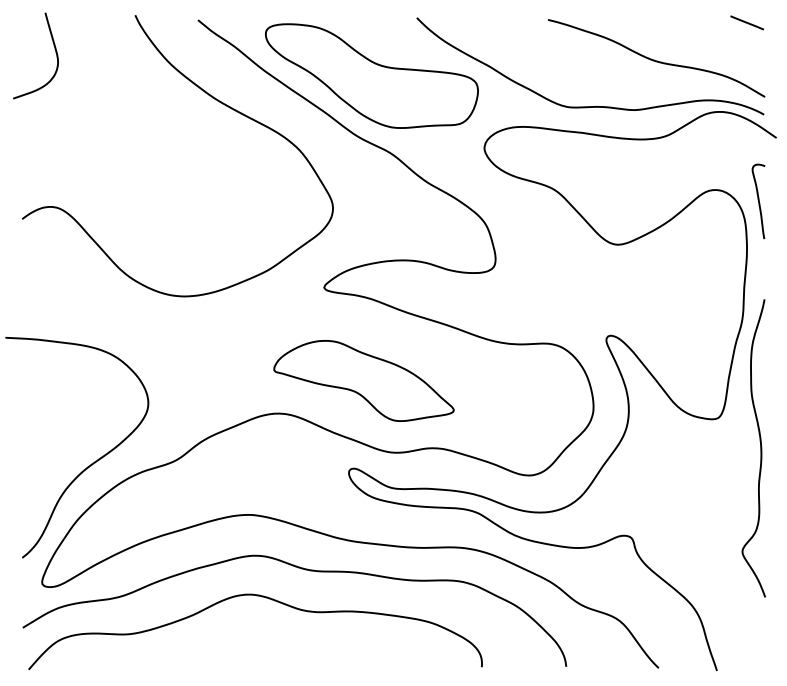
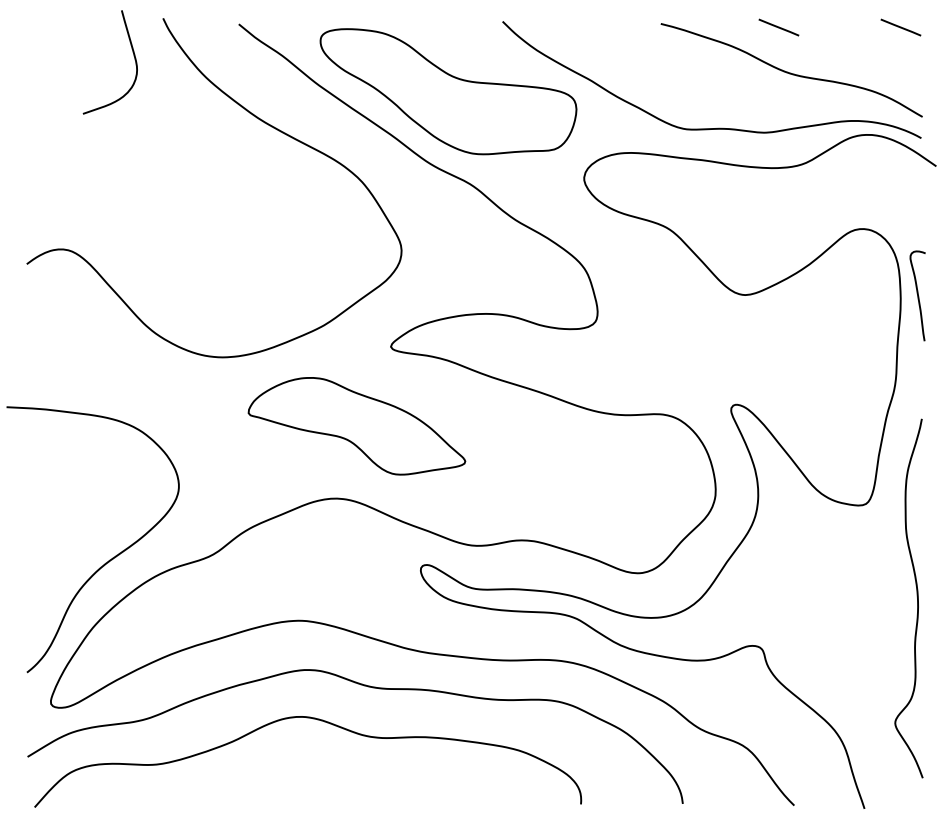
line: (645, 22) -> (778, 27), added
curve: (55, 51) -> (133, 56), moved
curve: (758, 201) -> (917, 295), moved
part: (363, 381) -> (356, 426), moved
curve: (760, 446) -> (916, 596), moved

